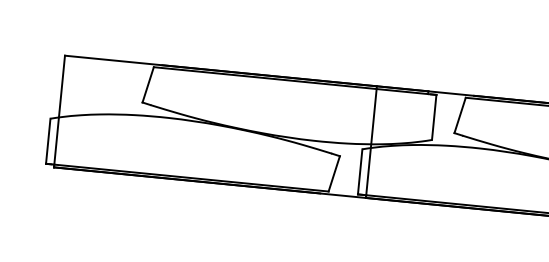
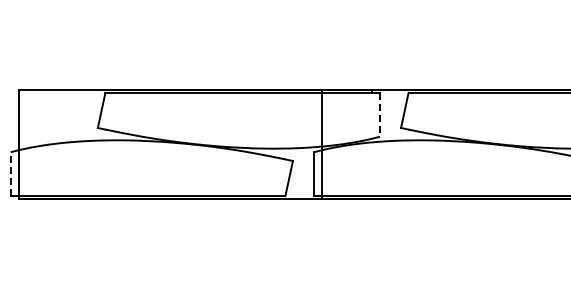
line: (434, 117) -> (380, 114), solid -> dashed
line: (47, 141) -> (10, 174), solid -> dashed

